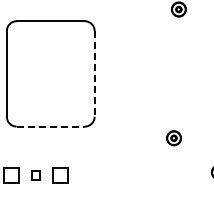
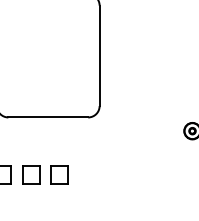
line: (94, 73) -> (99, 55), dashed -> solid
line: (51, 126) -> (49, 117), dashed -> solid
part: (35, 175) -> (30, 174), size x1.67

